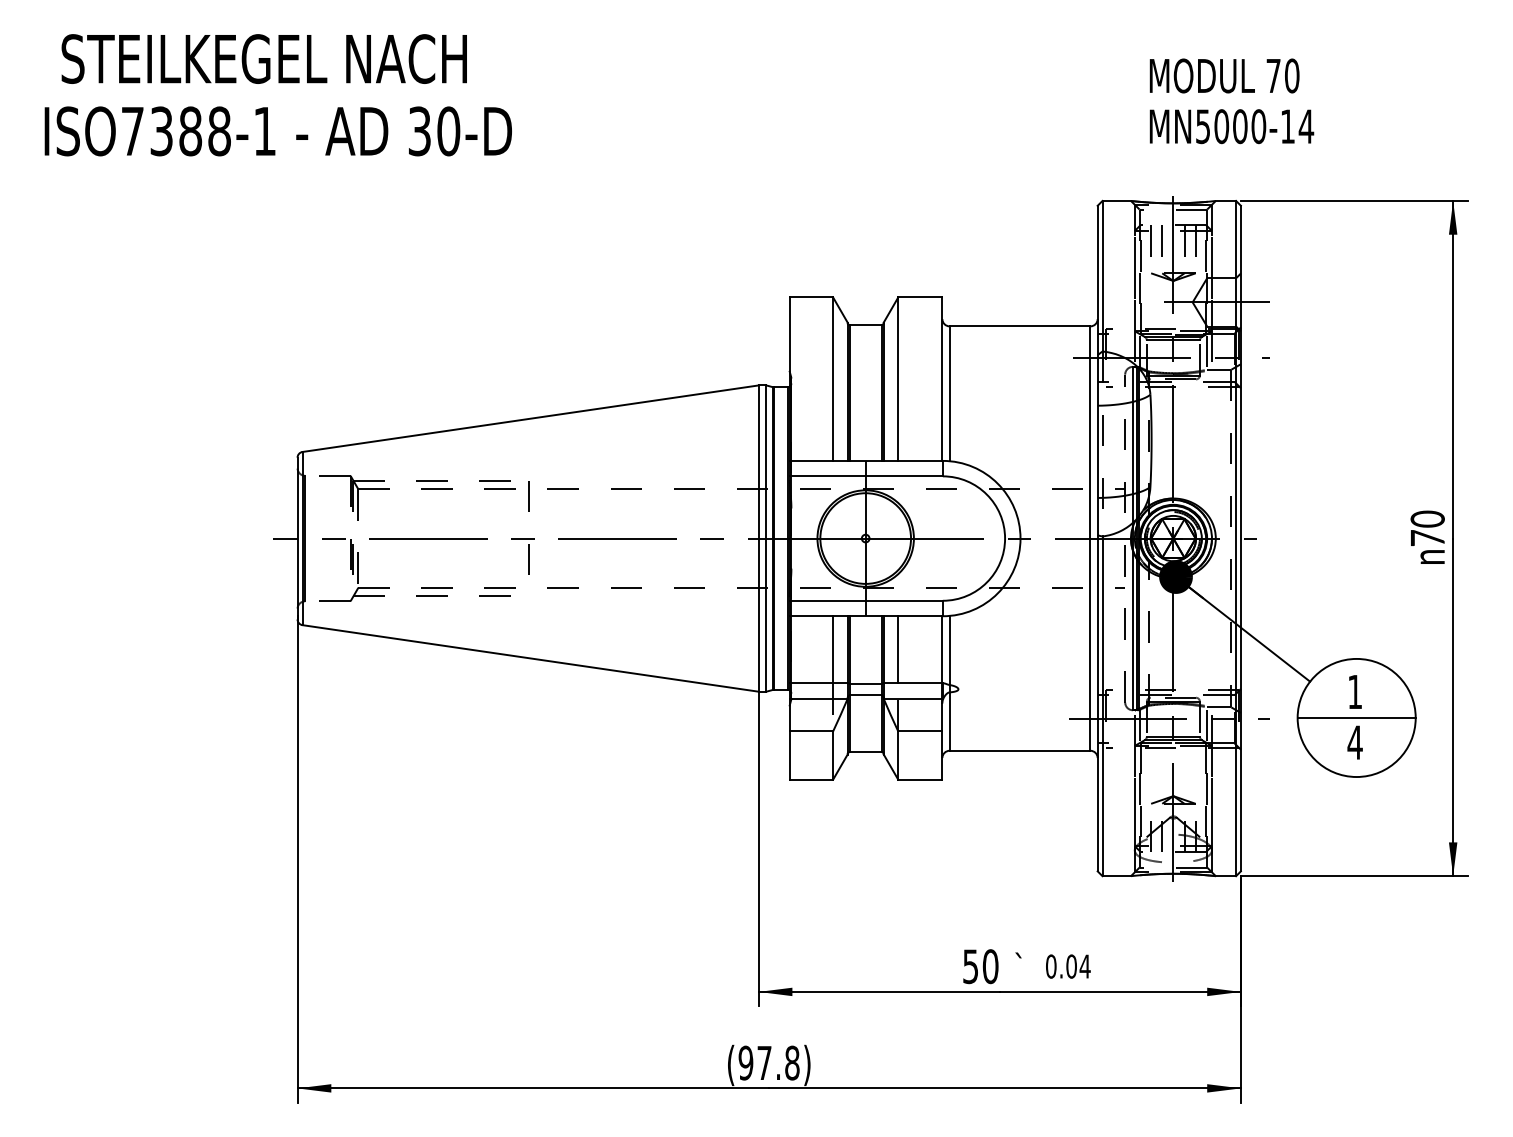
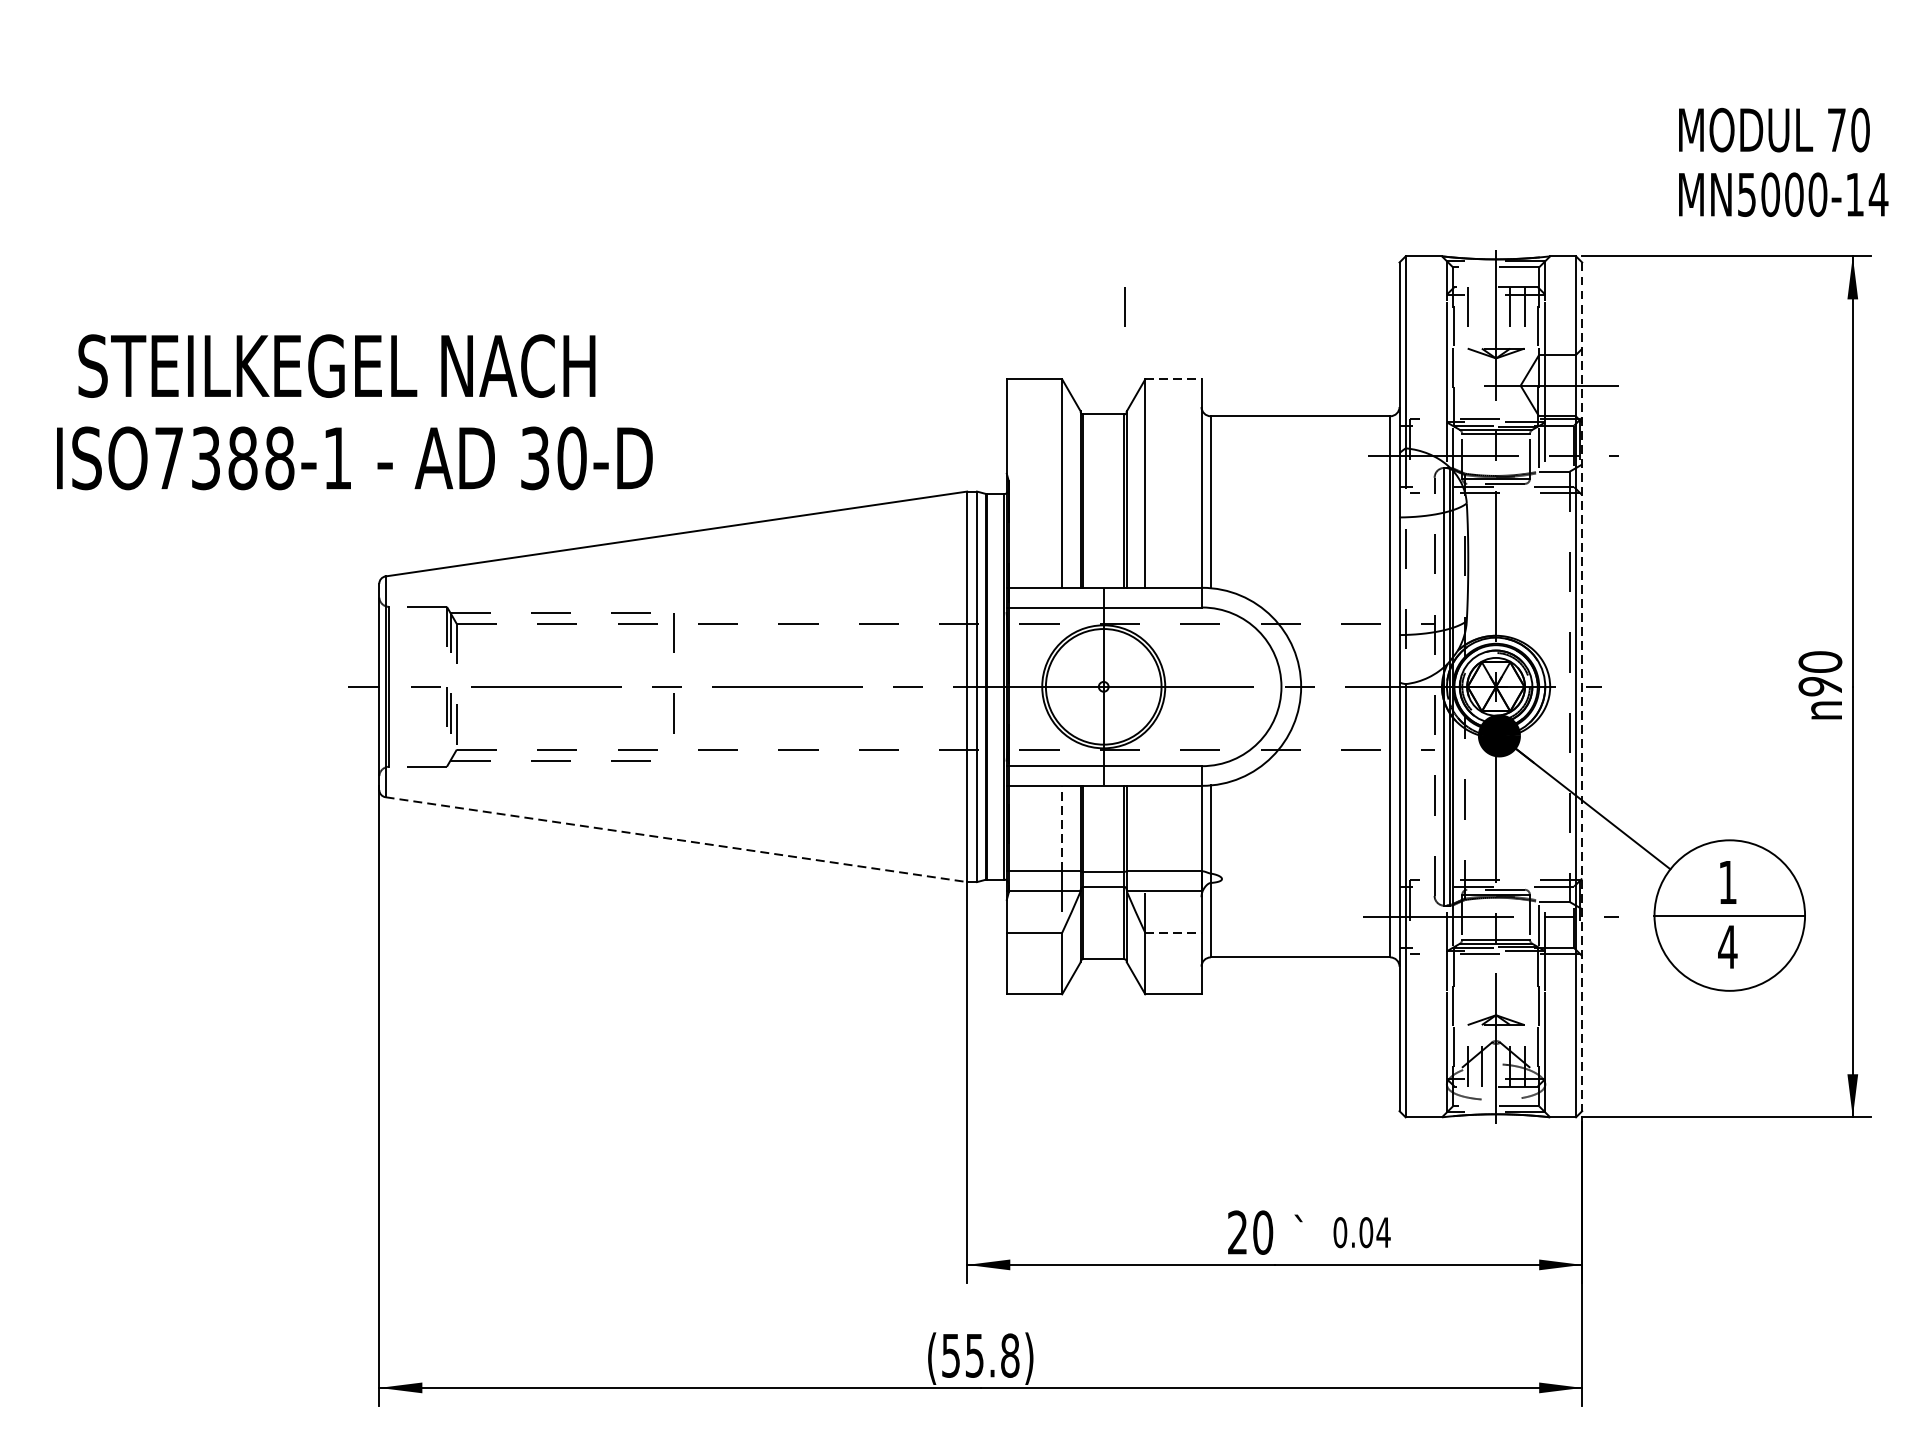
text: (277, 95) -> (353, 412), moved
text: (1231, 101) -> (1783, 162), moved
line: (1161, 240) -> (1123, 306), moved
line: (920, 297) -> (1173, 379), solid -> dashed
line: (1240, 538) -> (1581, 686), solid -> dashed
text: (1427, 538) -> (1820, 686), 70 -> 90
line: (833, 649) -> (1062, 828), solid -> dashed
line: (898, 649) -> (1145, 828), removed
line: (531, 658) -> (677, 839), solid -> dashed
line: (920, 731) -> (1173, 932), solid -> dashed
text: (970, 966) -> (1237, 1232), 50 -> 20
text: (754, 1062) -> (961, 1354), (97.8) -> (55.8)

